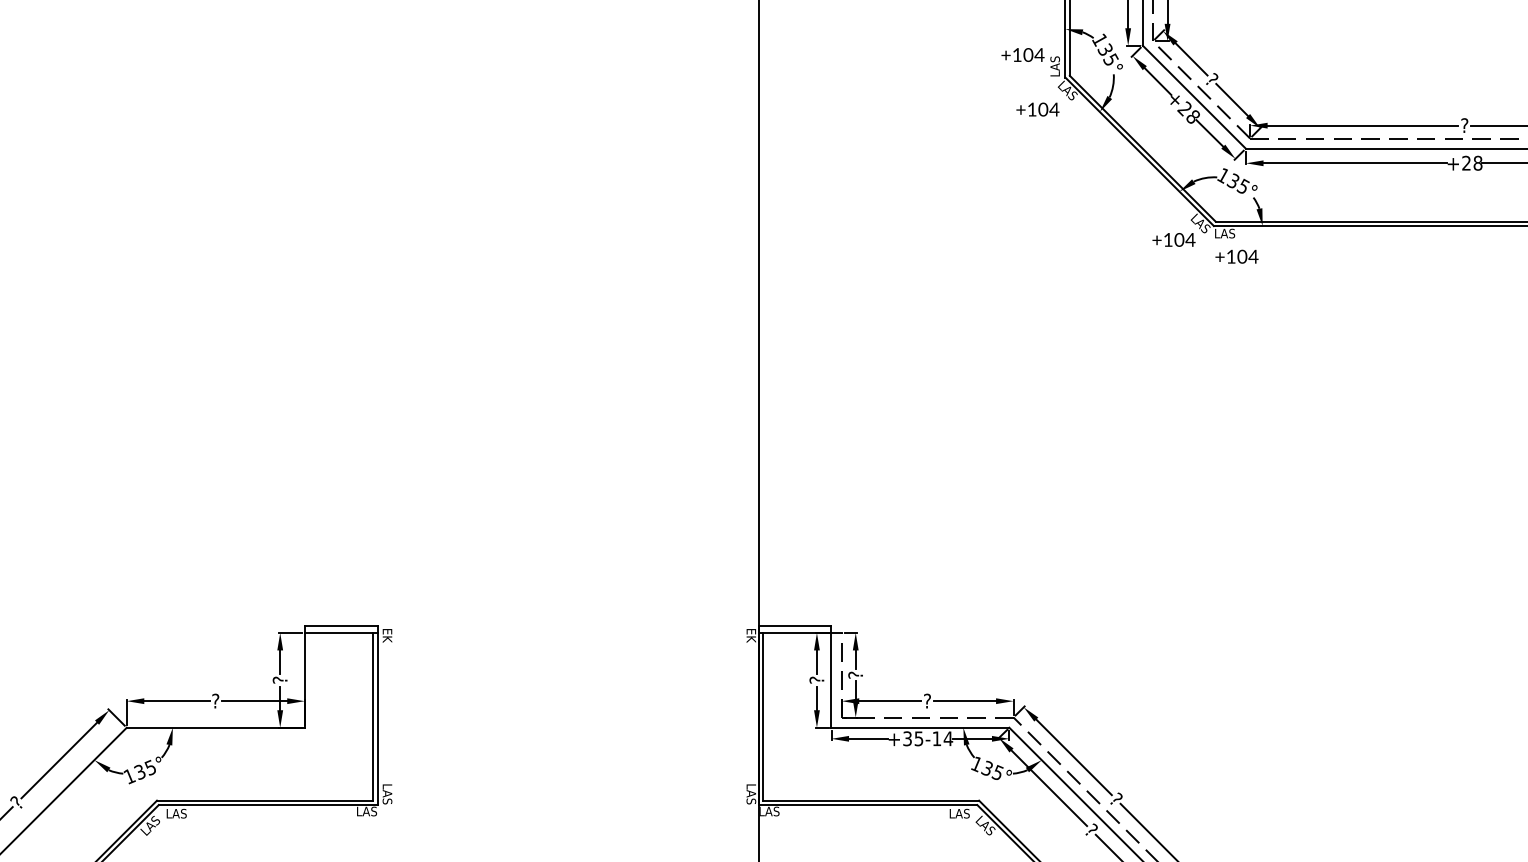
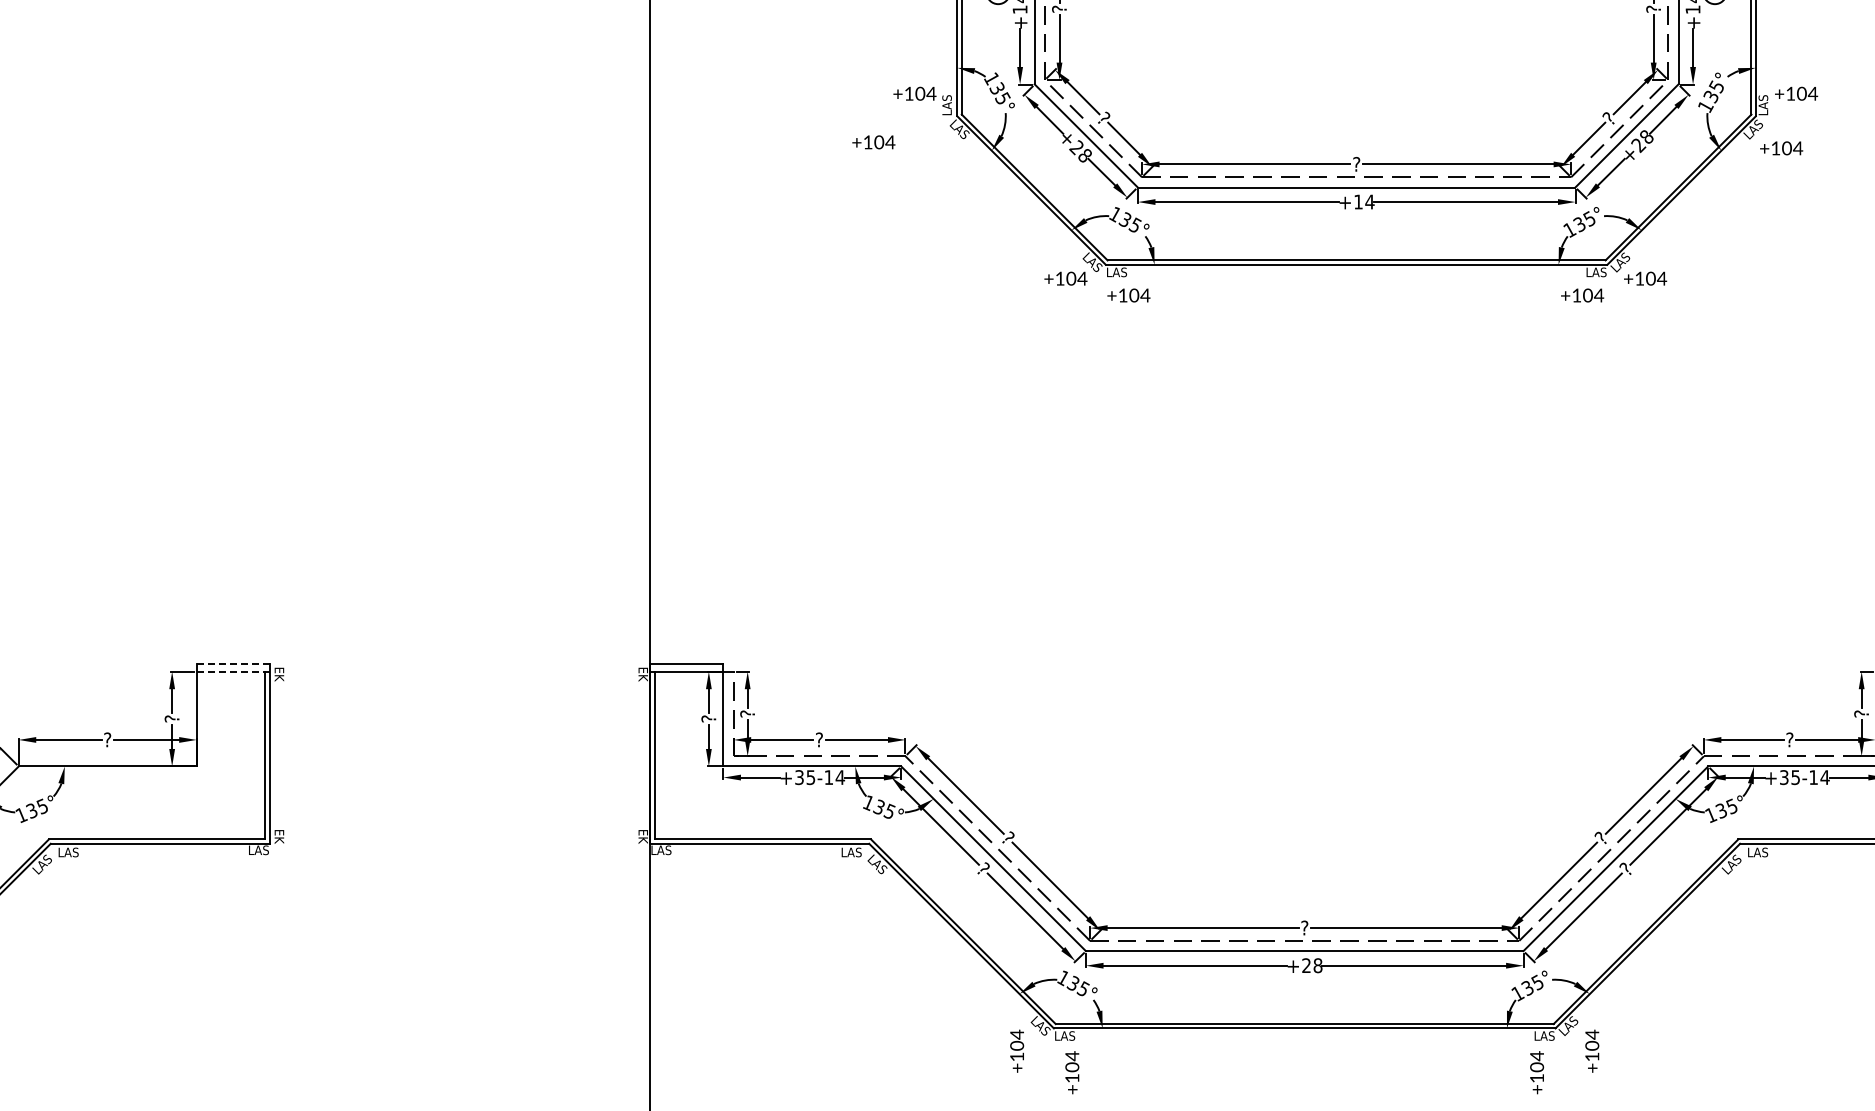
text: (1037, 109) -> (873, 142), moved
text: (1472, 162) -> (1364, 201), +28 -> +14
line: (341, 625) -> (233, 664), solid -> dashed
line: (341, 632) -> (233, 671), solid -> dashed
text: (387, 794) -> (279, 833), LAS -> EK
text: (751, 794) -> (643, 833), LAS -> EK

